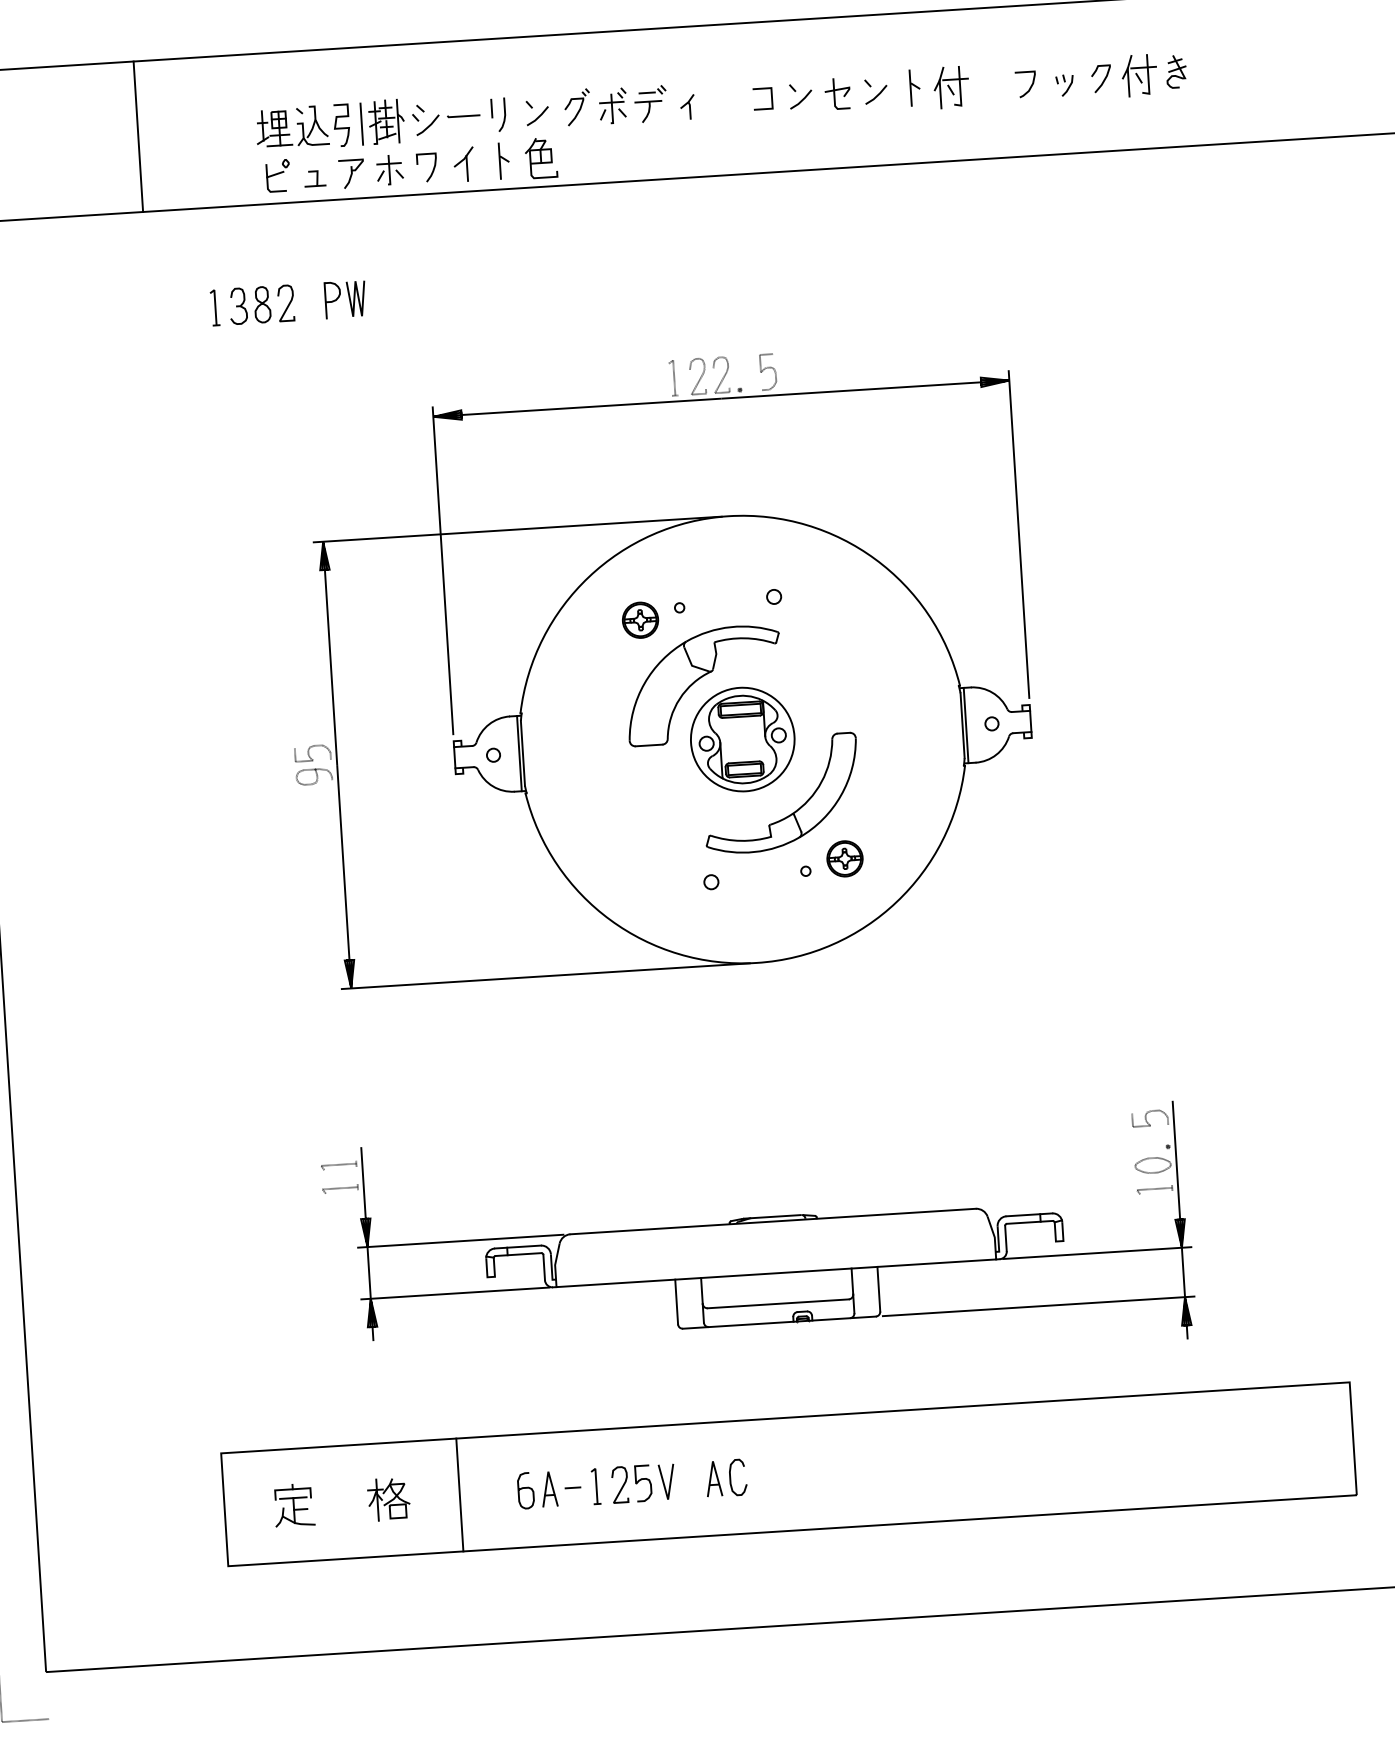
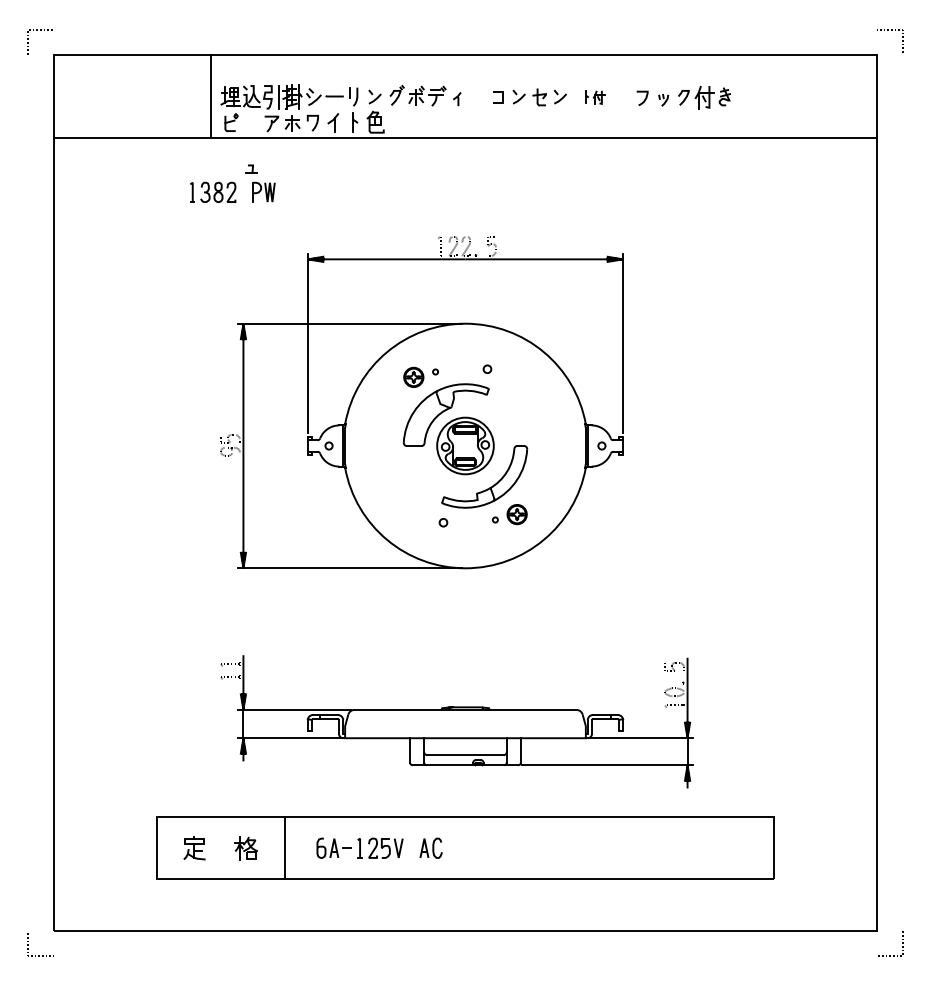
part: (938, 88) -> (594, 97), size x0.6
line: (138, 136) -> (210, 96), moved
part: (314, 176) -> (251, 168), moved

